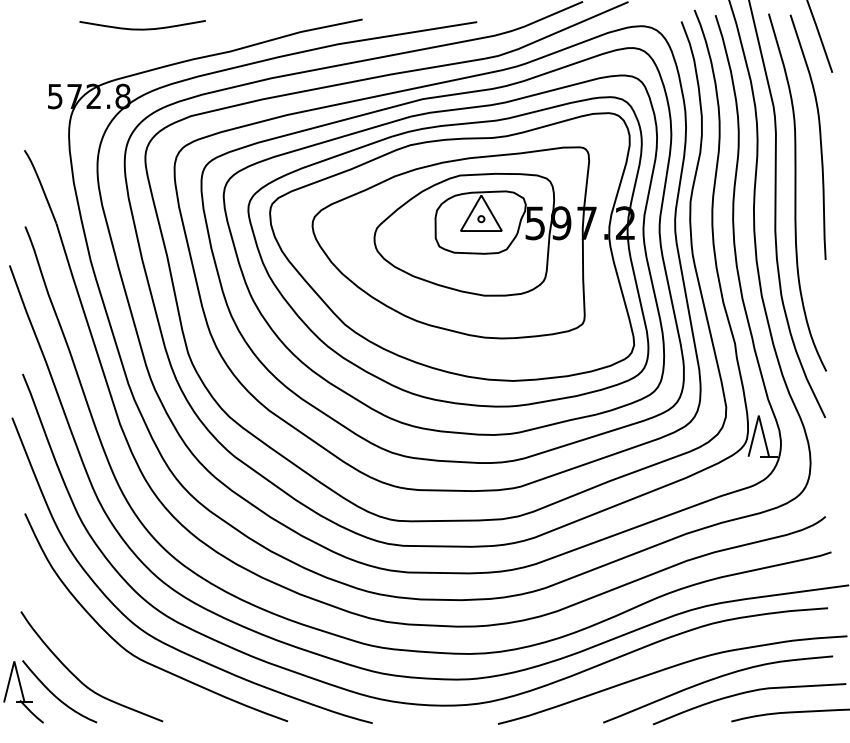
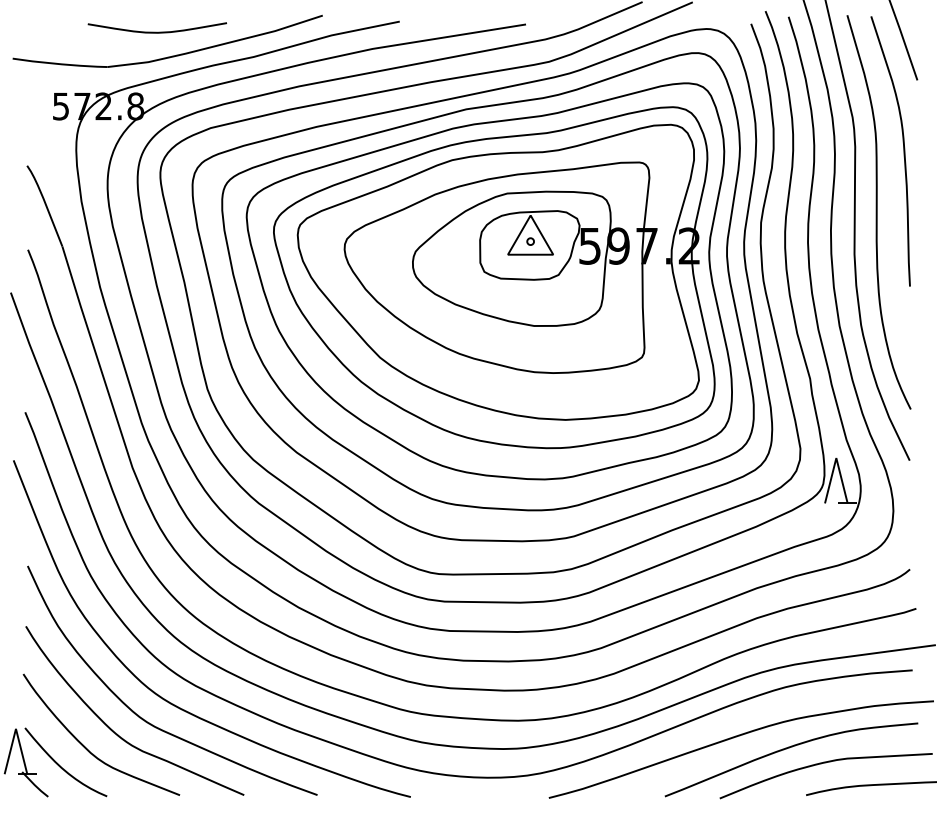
part: (156, 50) -> (172, 55), added
curve: (106, 665) -> (117, 733), added

